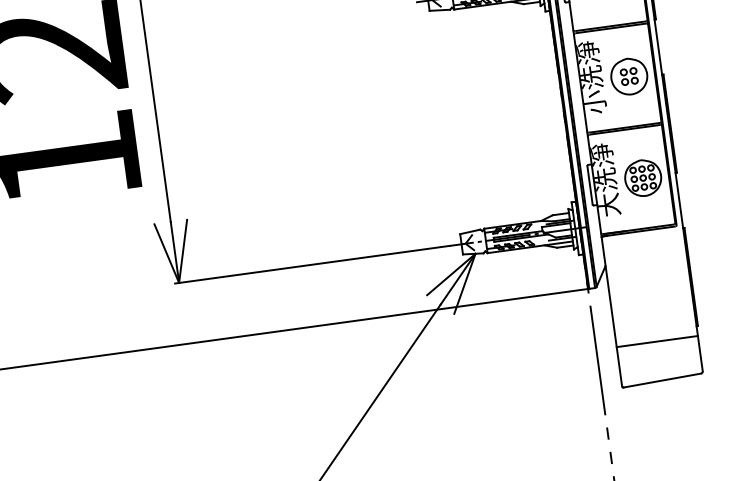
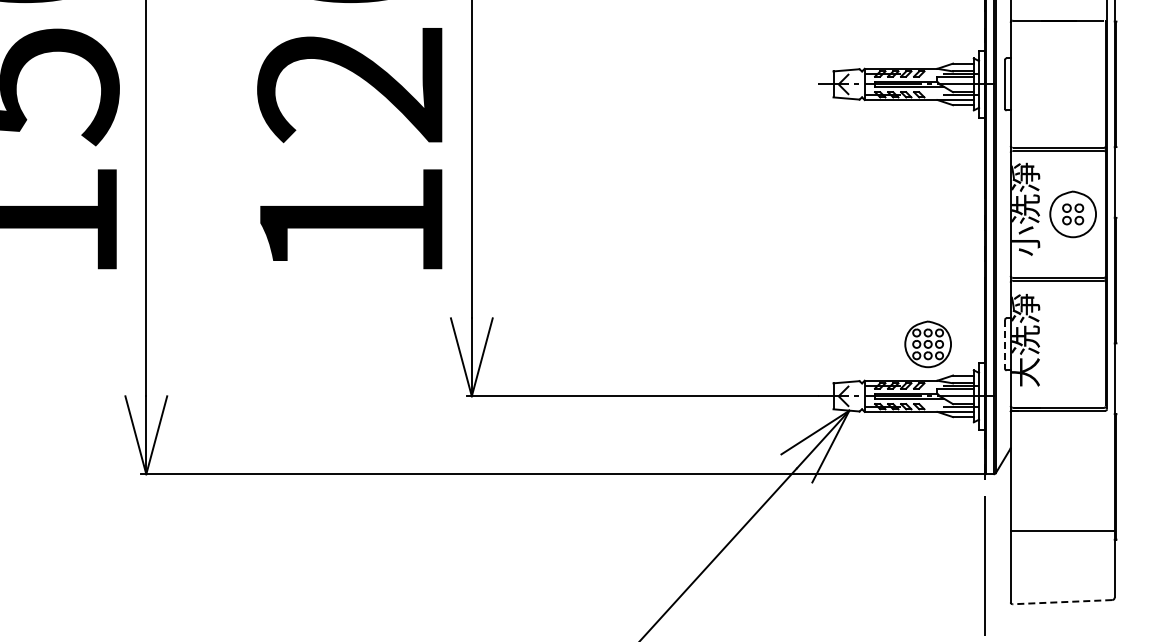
part: (642, 178) -> (927, 344), moved
line: (590, 185) -> (1005, 344), solid -> dashed
line: (657, 341) -> (1062, 531), moved
line: (661, 380) -> (1061, 602), solid -> dashed

